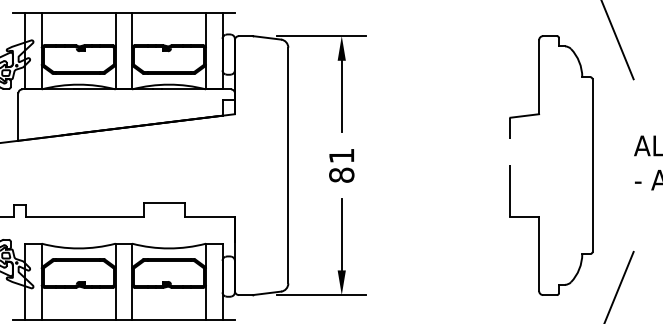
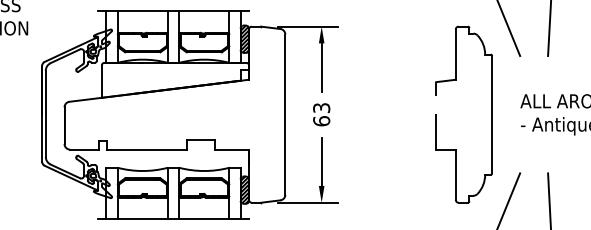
hatch: (228, 53) -> (244, 38), added
text: (341, 165) -> (321, 114), 81 -> 63
hatch: (228, 275) -> (244, 189), added

